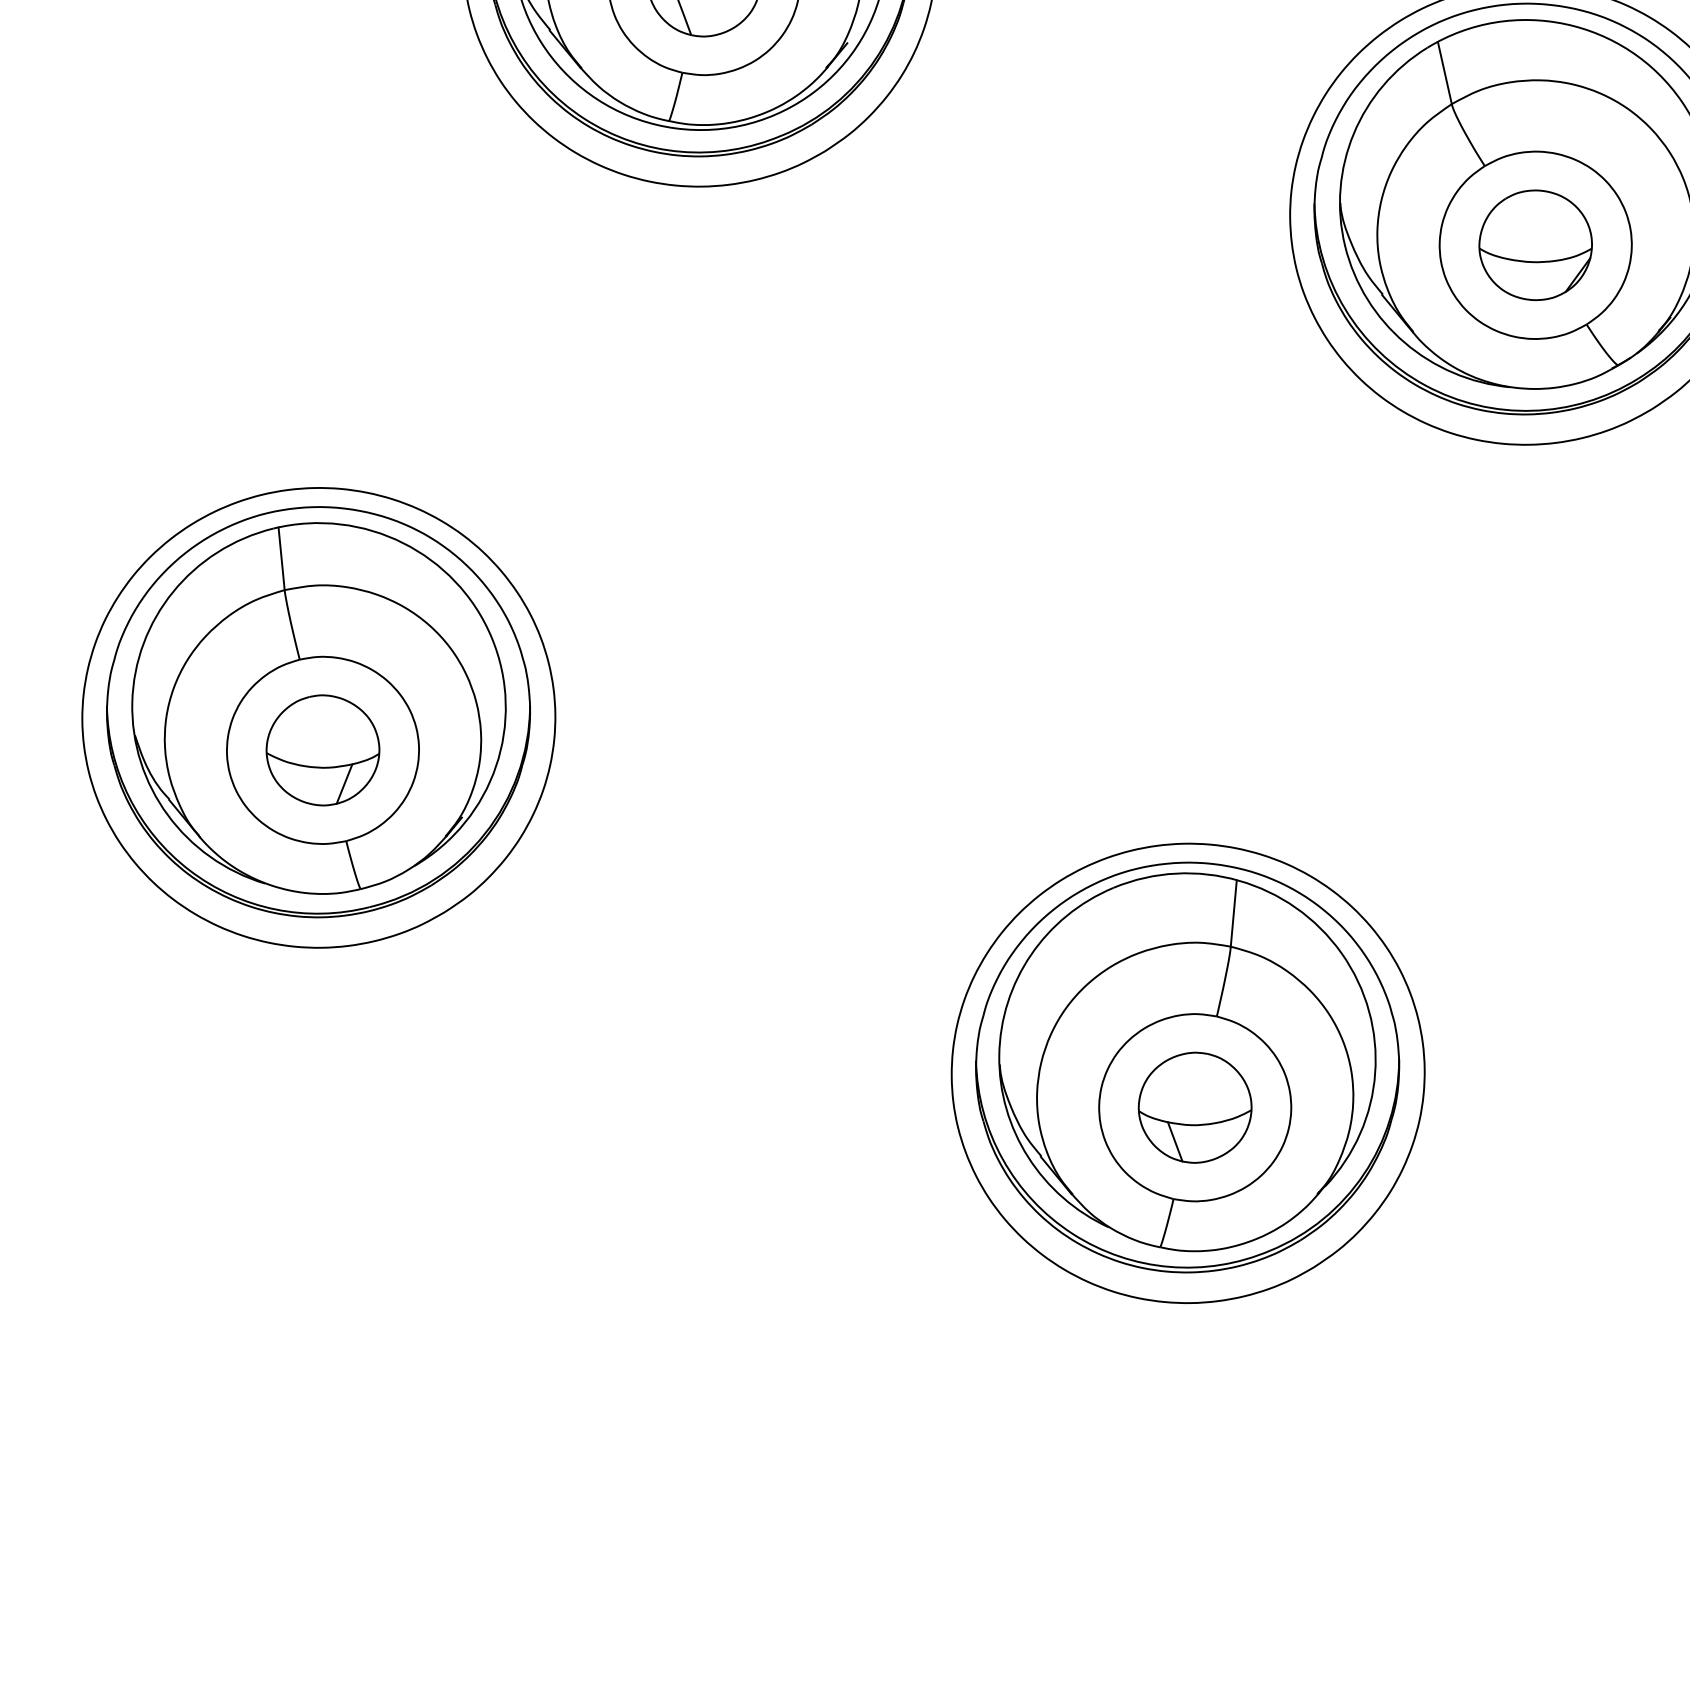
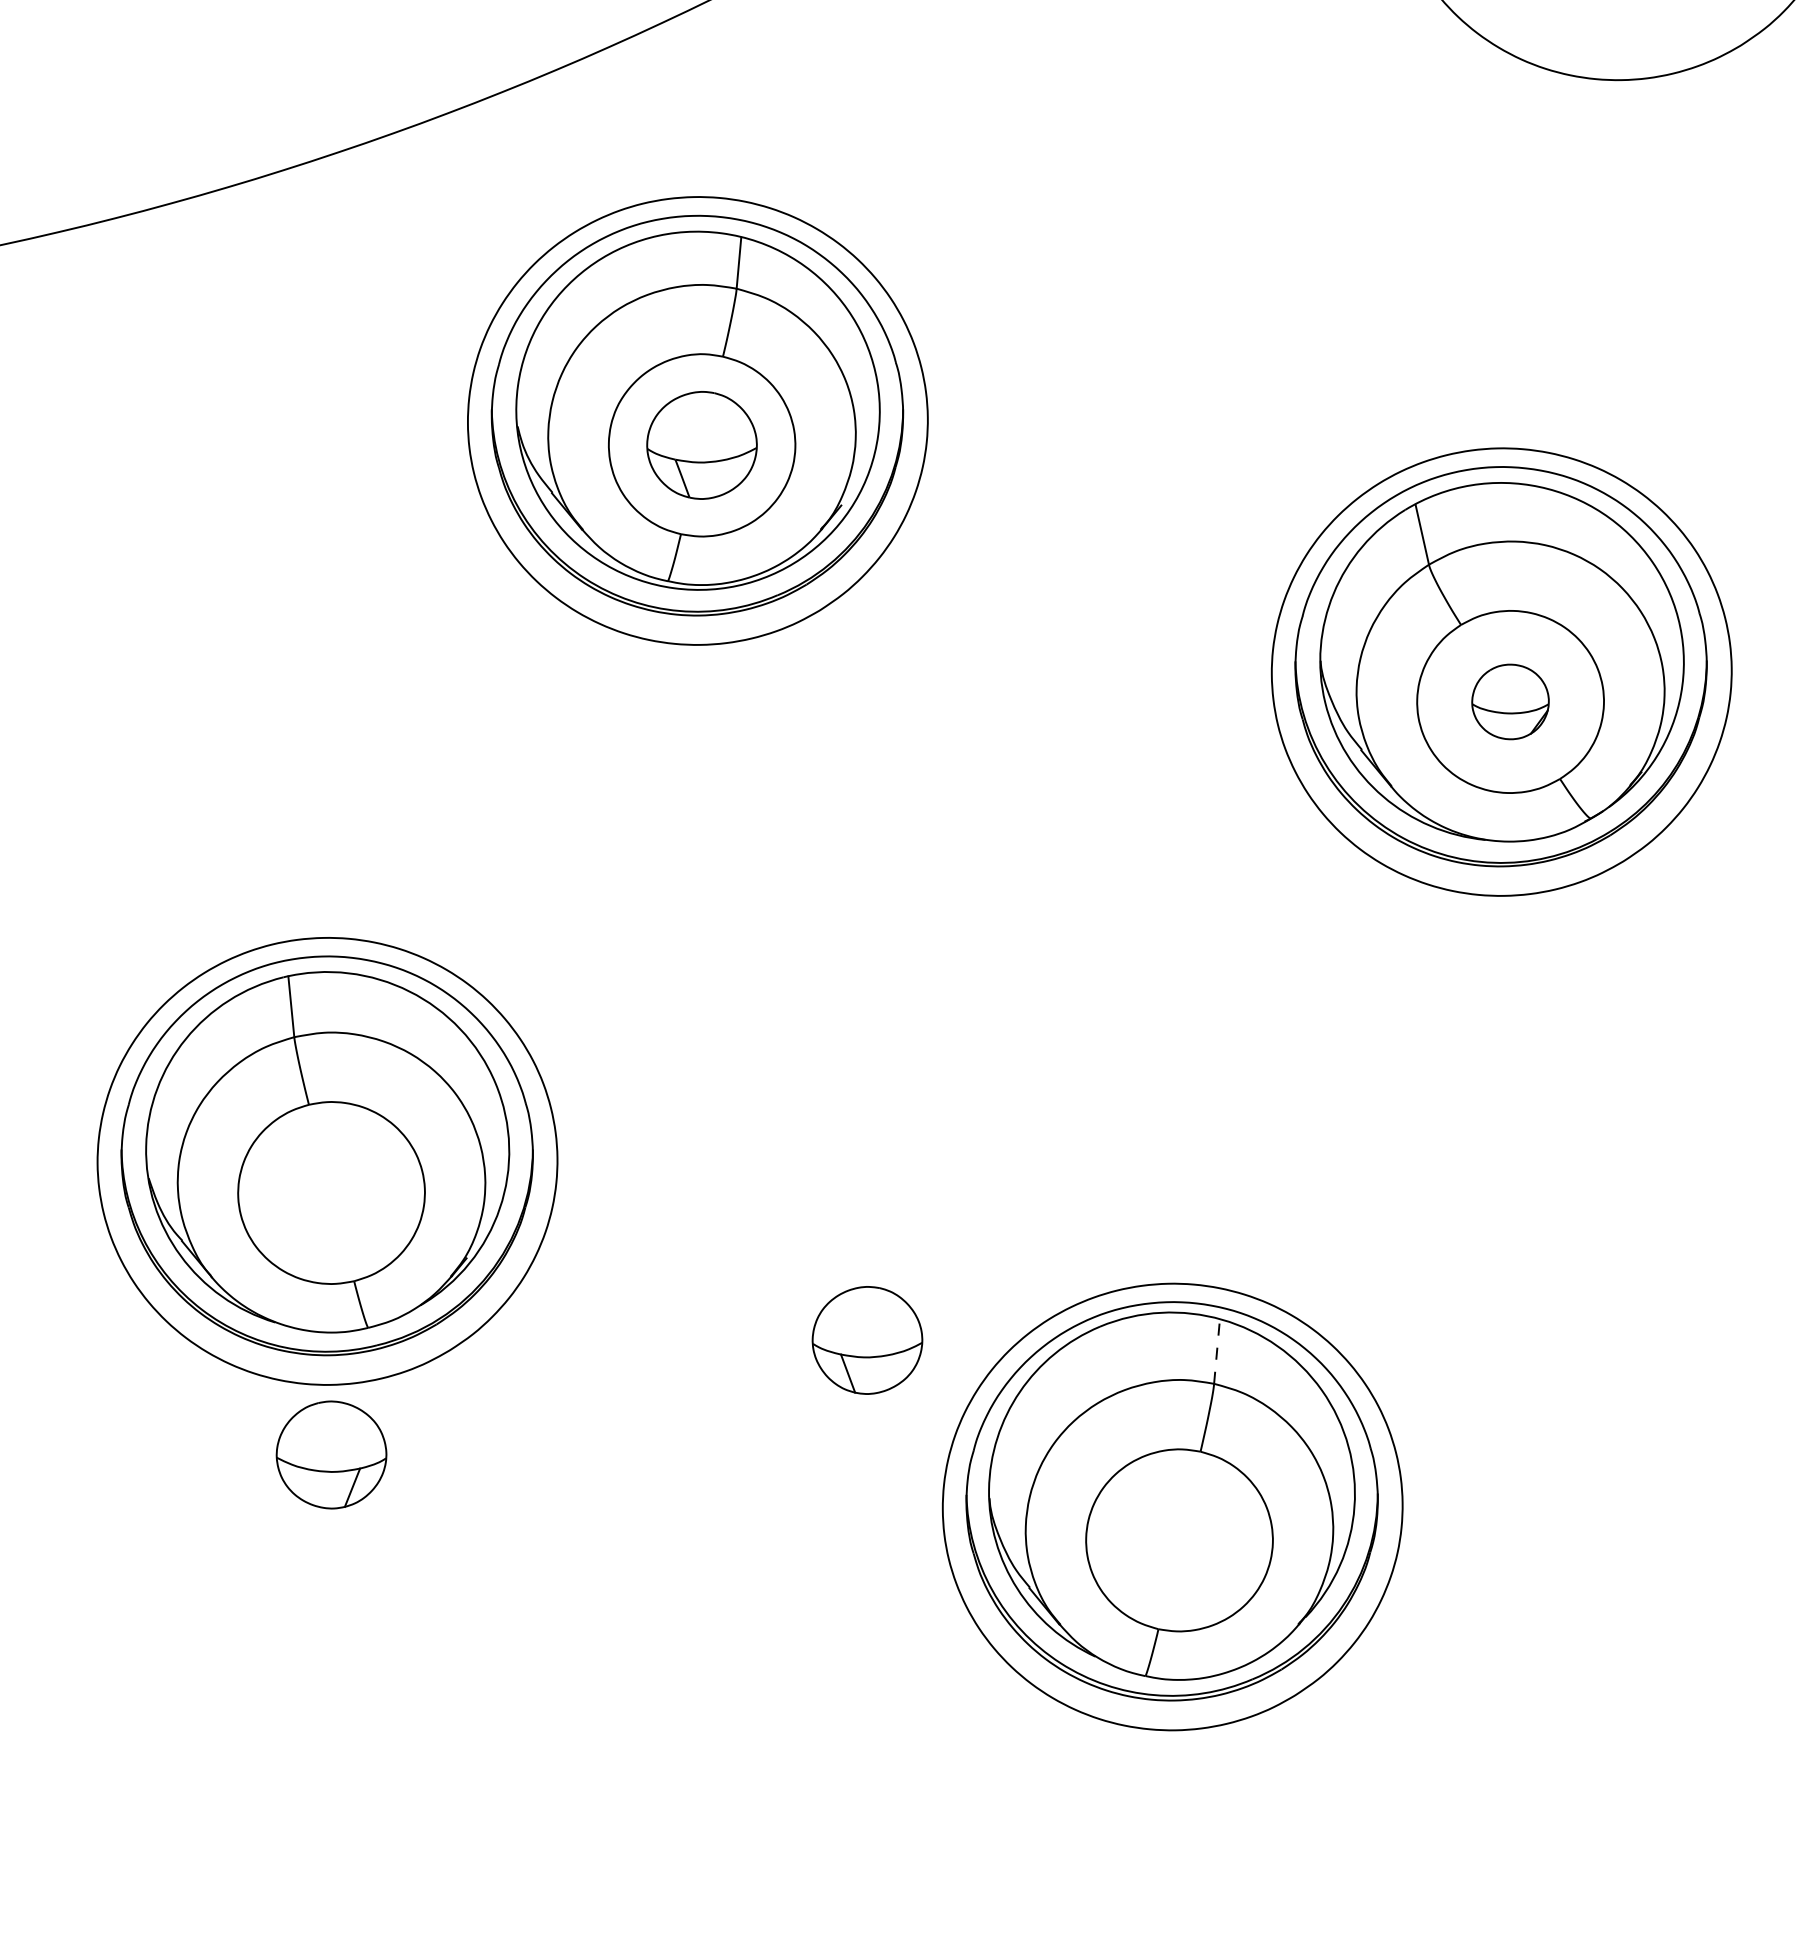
part: (1535, 244) -> (1510, 701), size x0.7
part: (322, 749) -> (331, 1454), moved
line: (1234, 913) -> (1217, 1351), solid -> dashed
part: (1195, 1107) -> (867, 1340), moved

